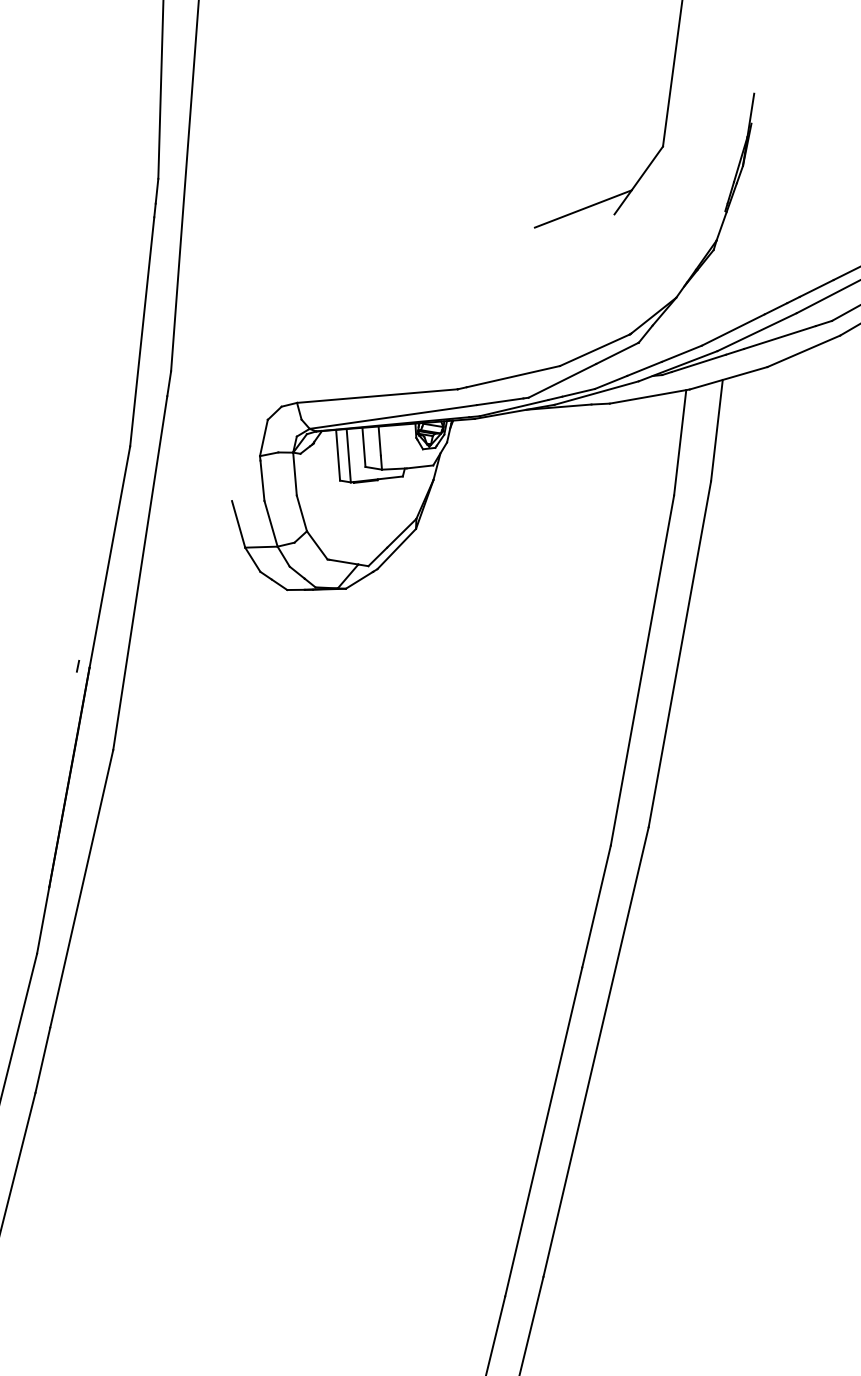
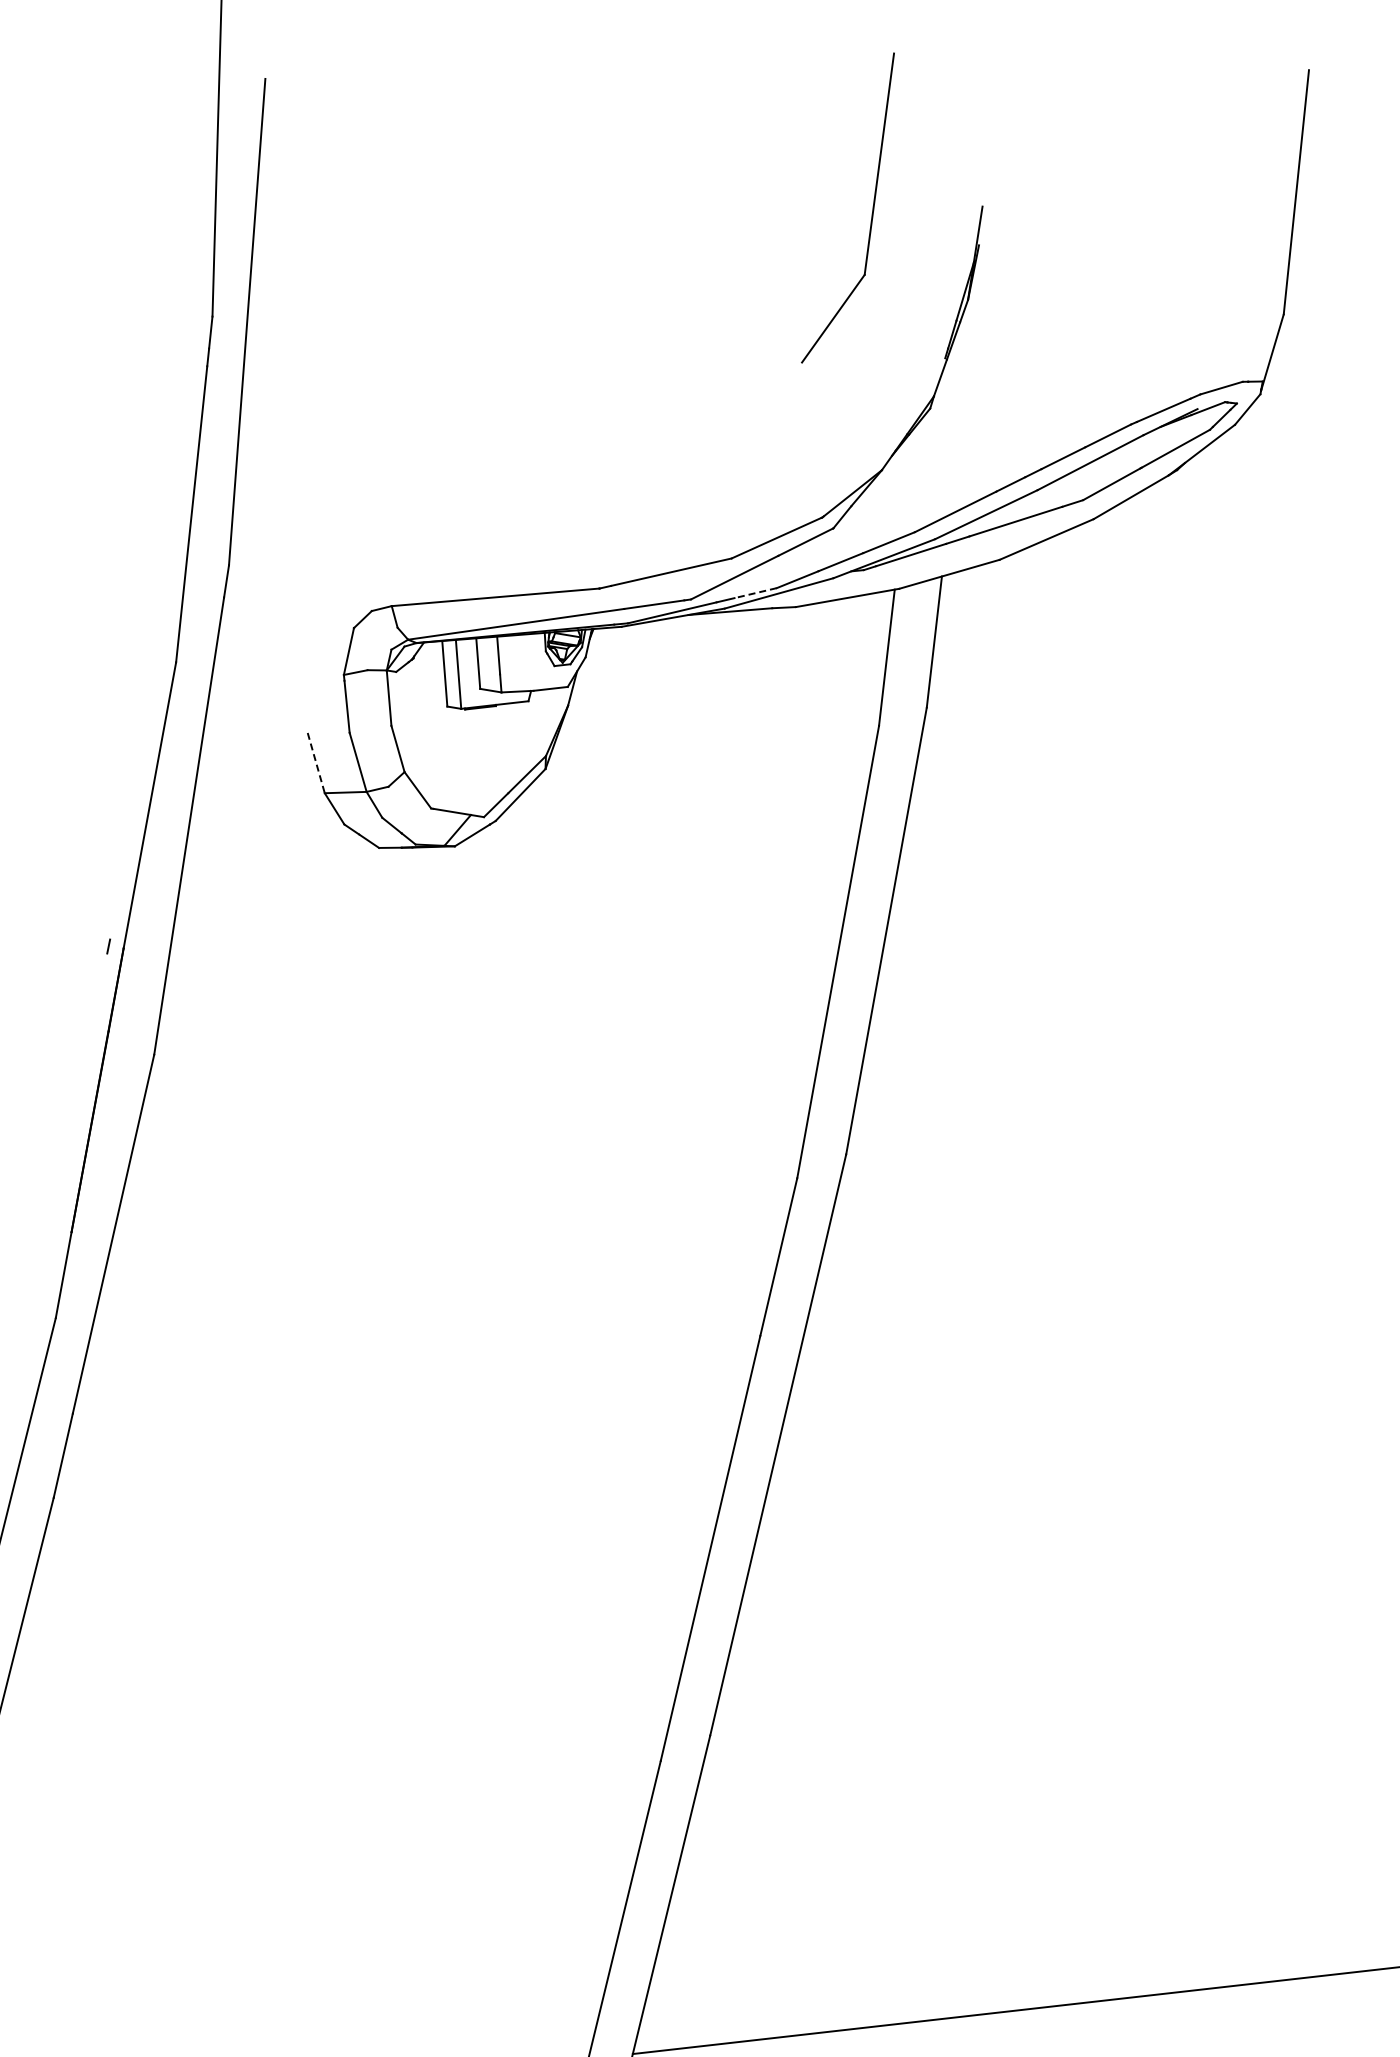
line: (583, 208) -> (761, 355), removed
line: (578, 393) -> (755, 593), solid -> dashed
line: (238, 524) -> (316, 763), solid -> dashed

